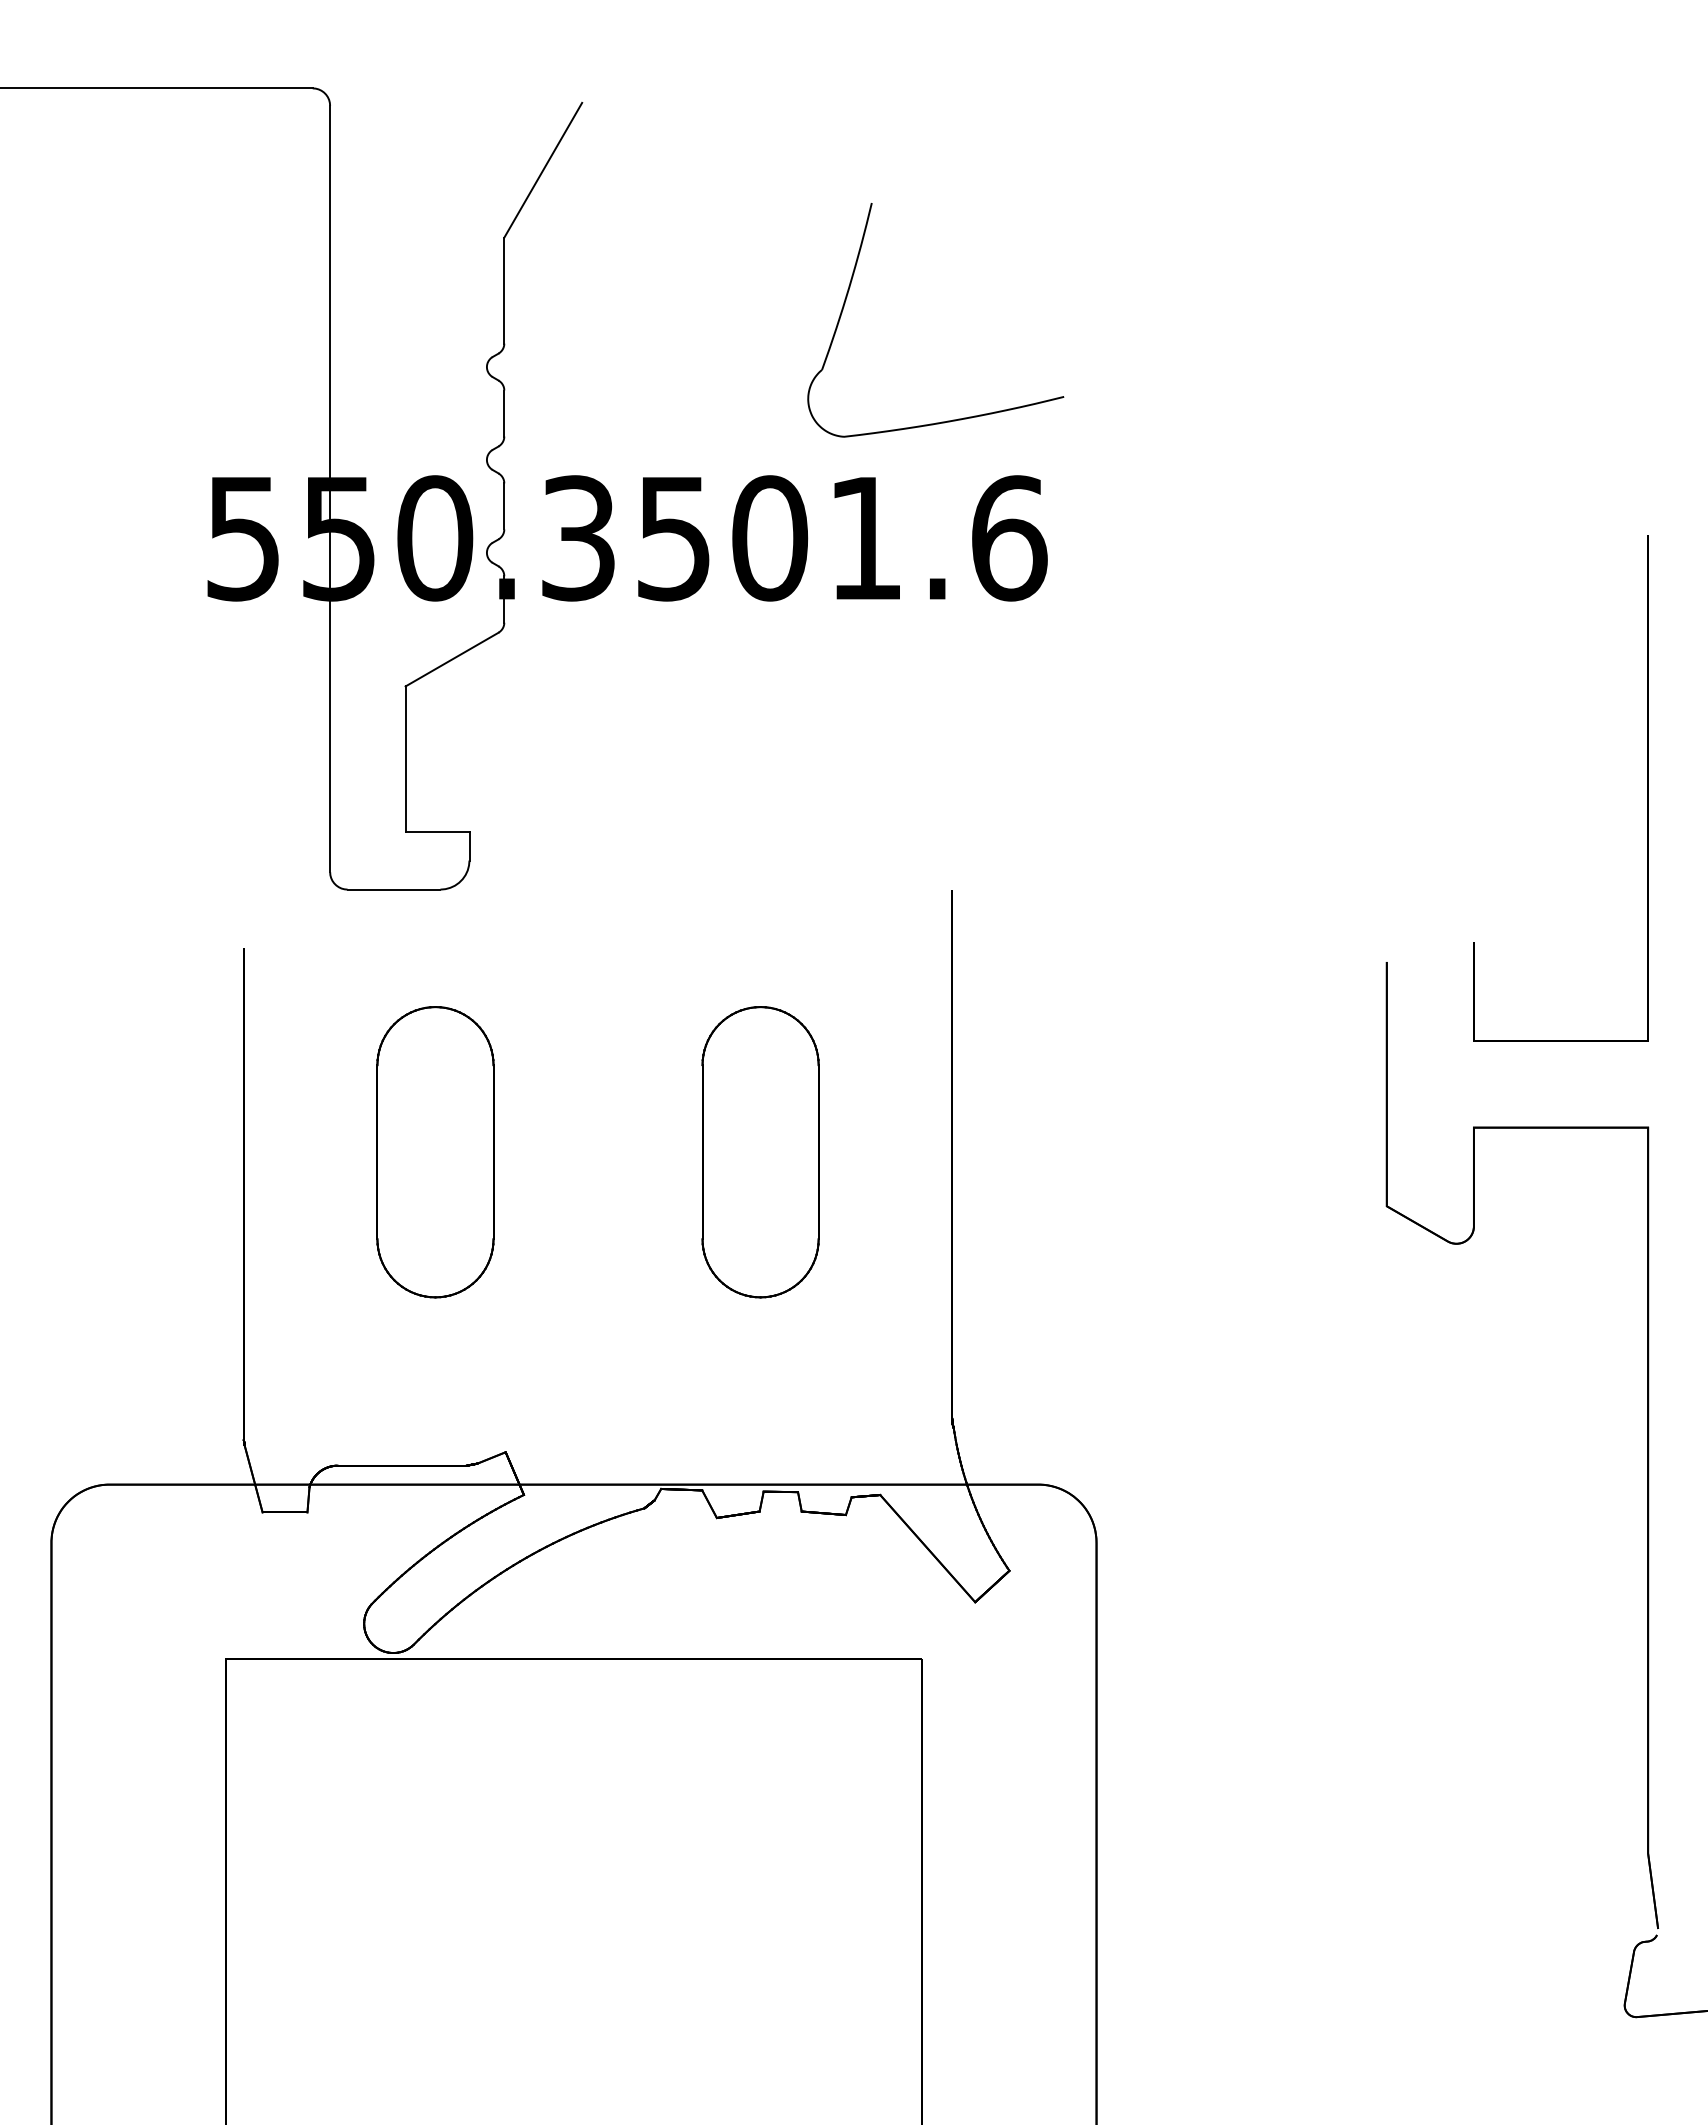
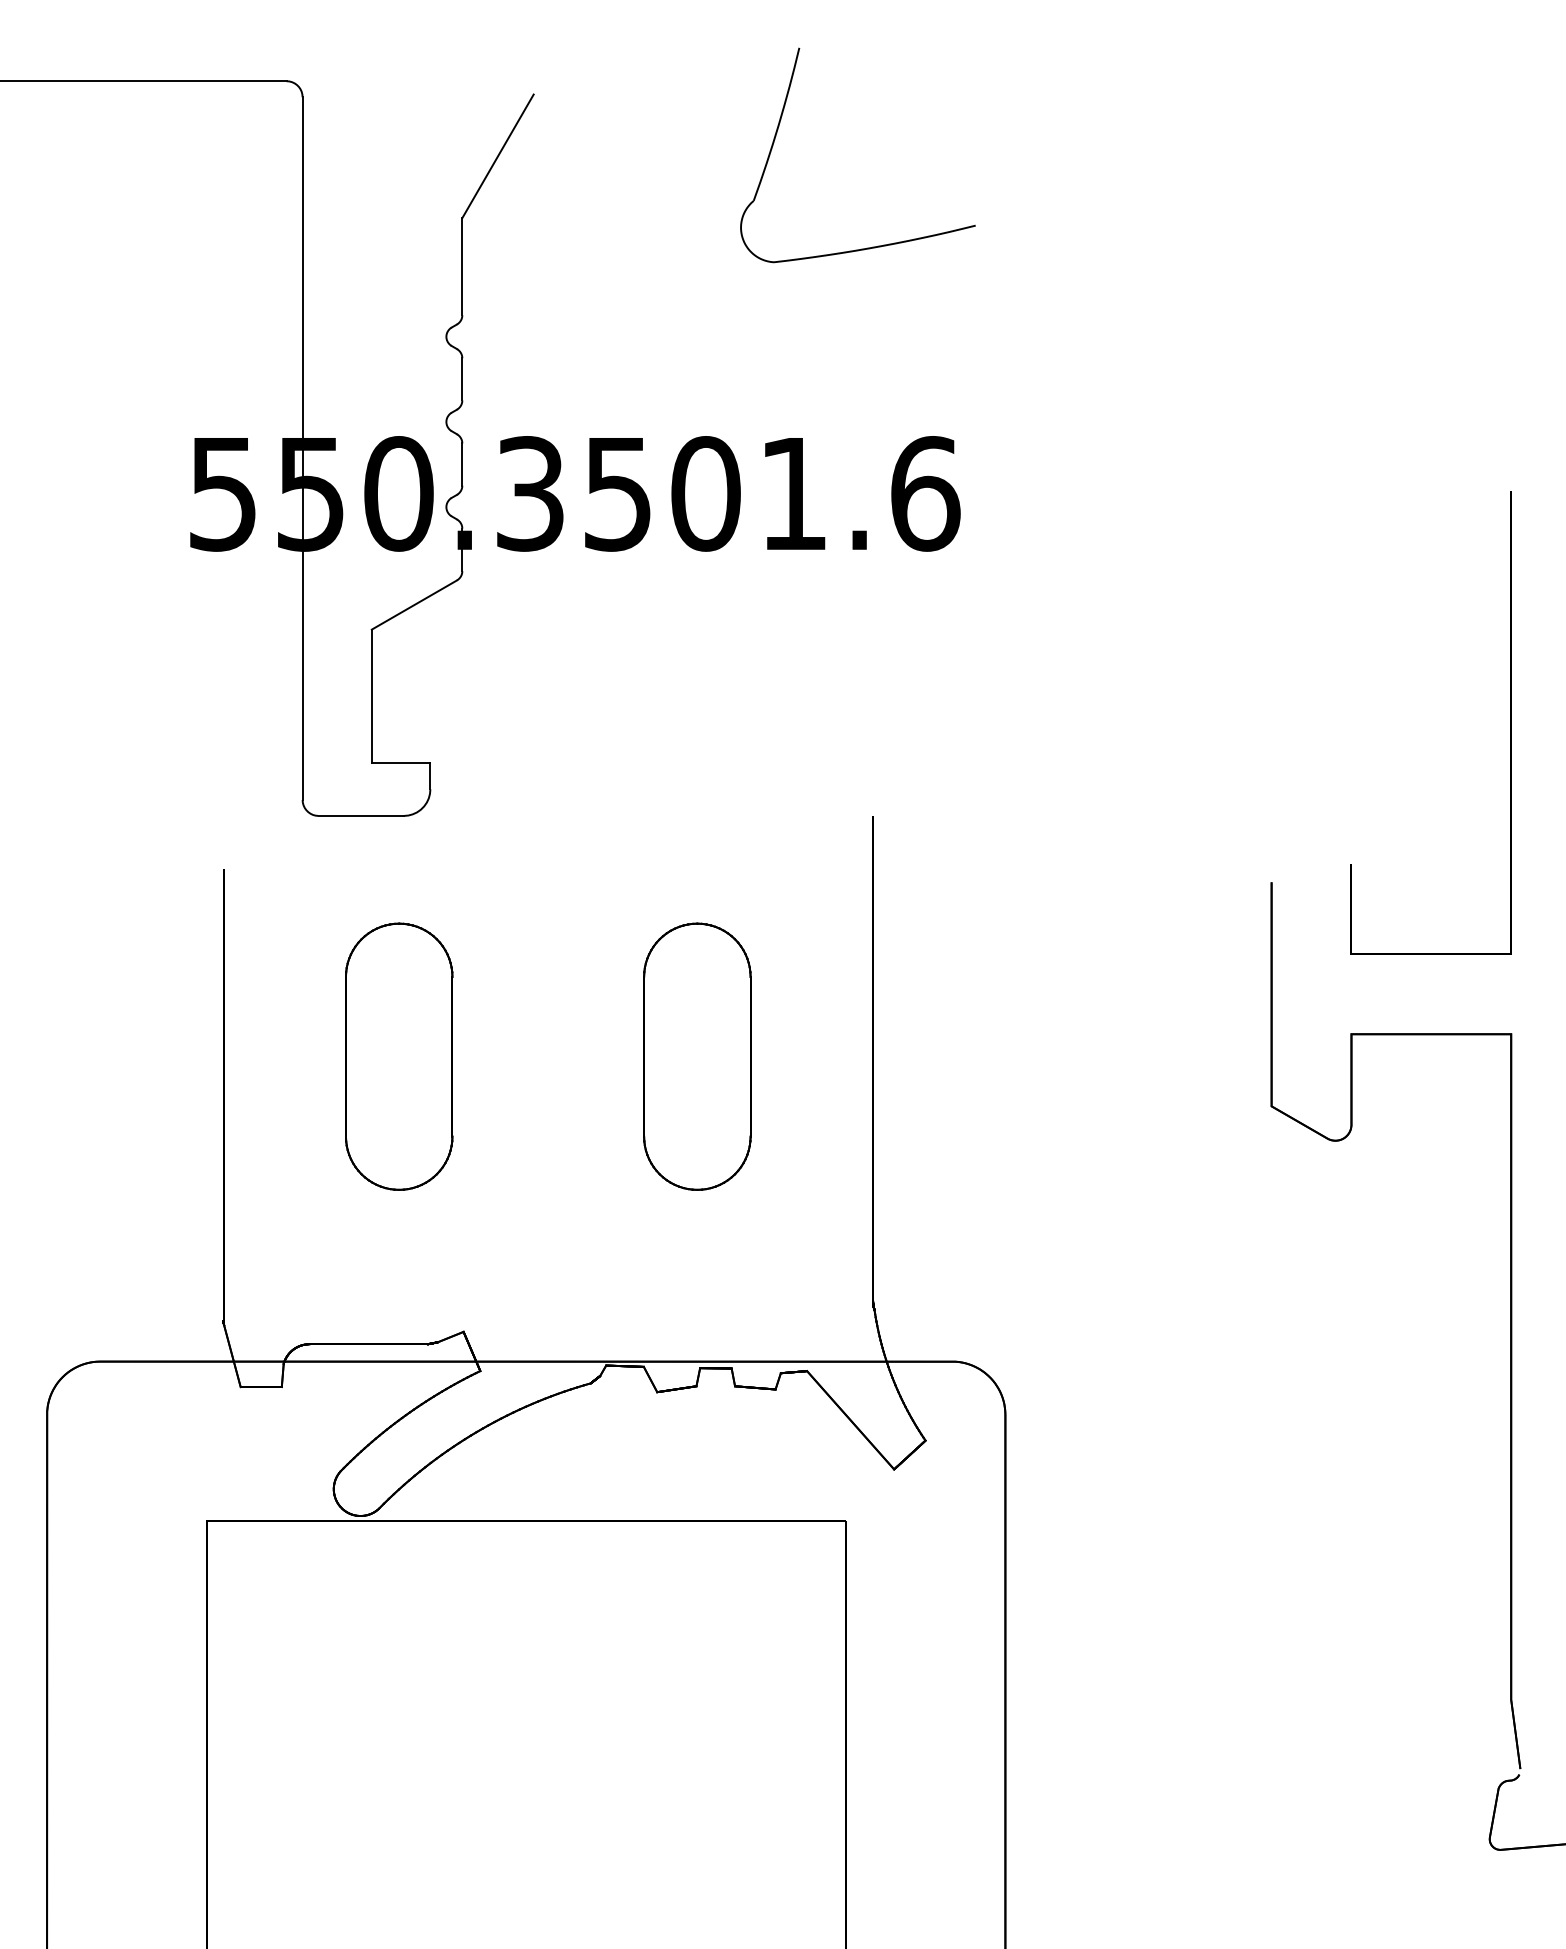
part: (848, 294) -> (777, 131), moved

